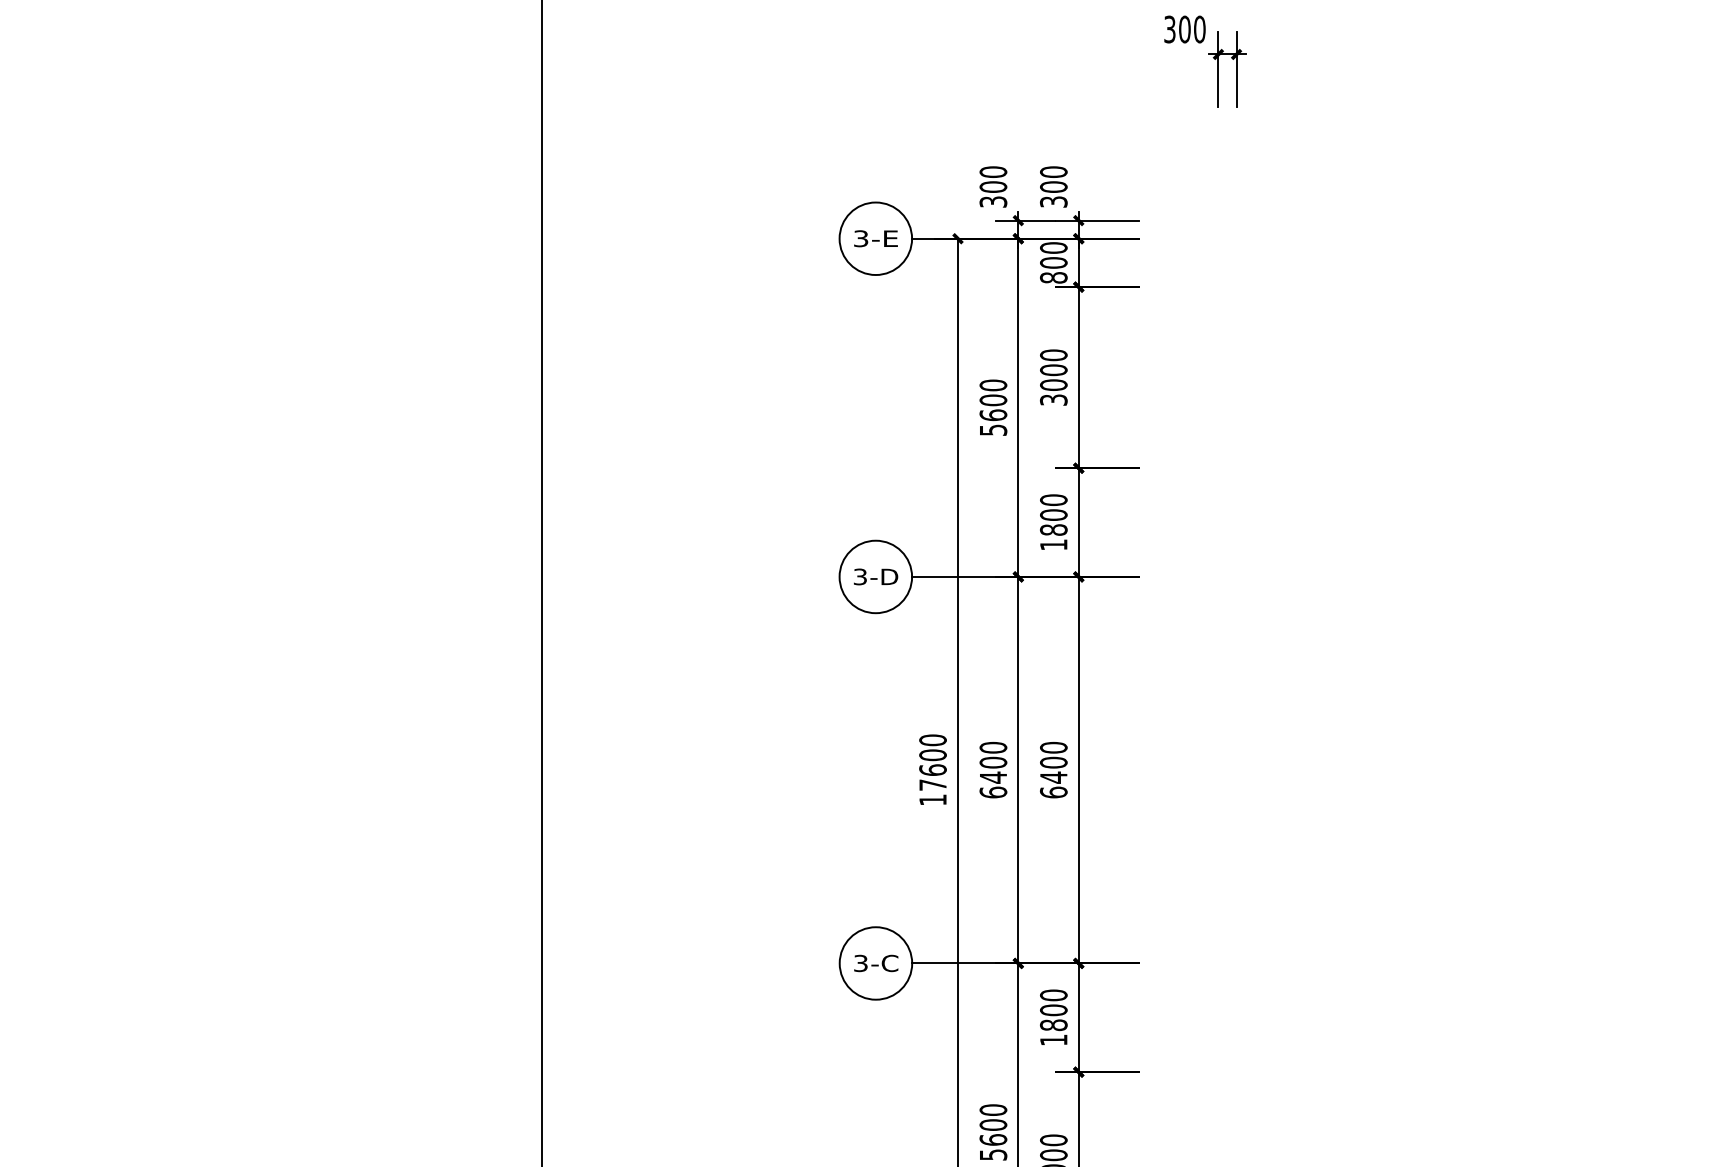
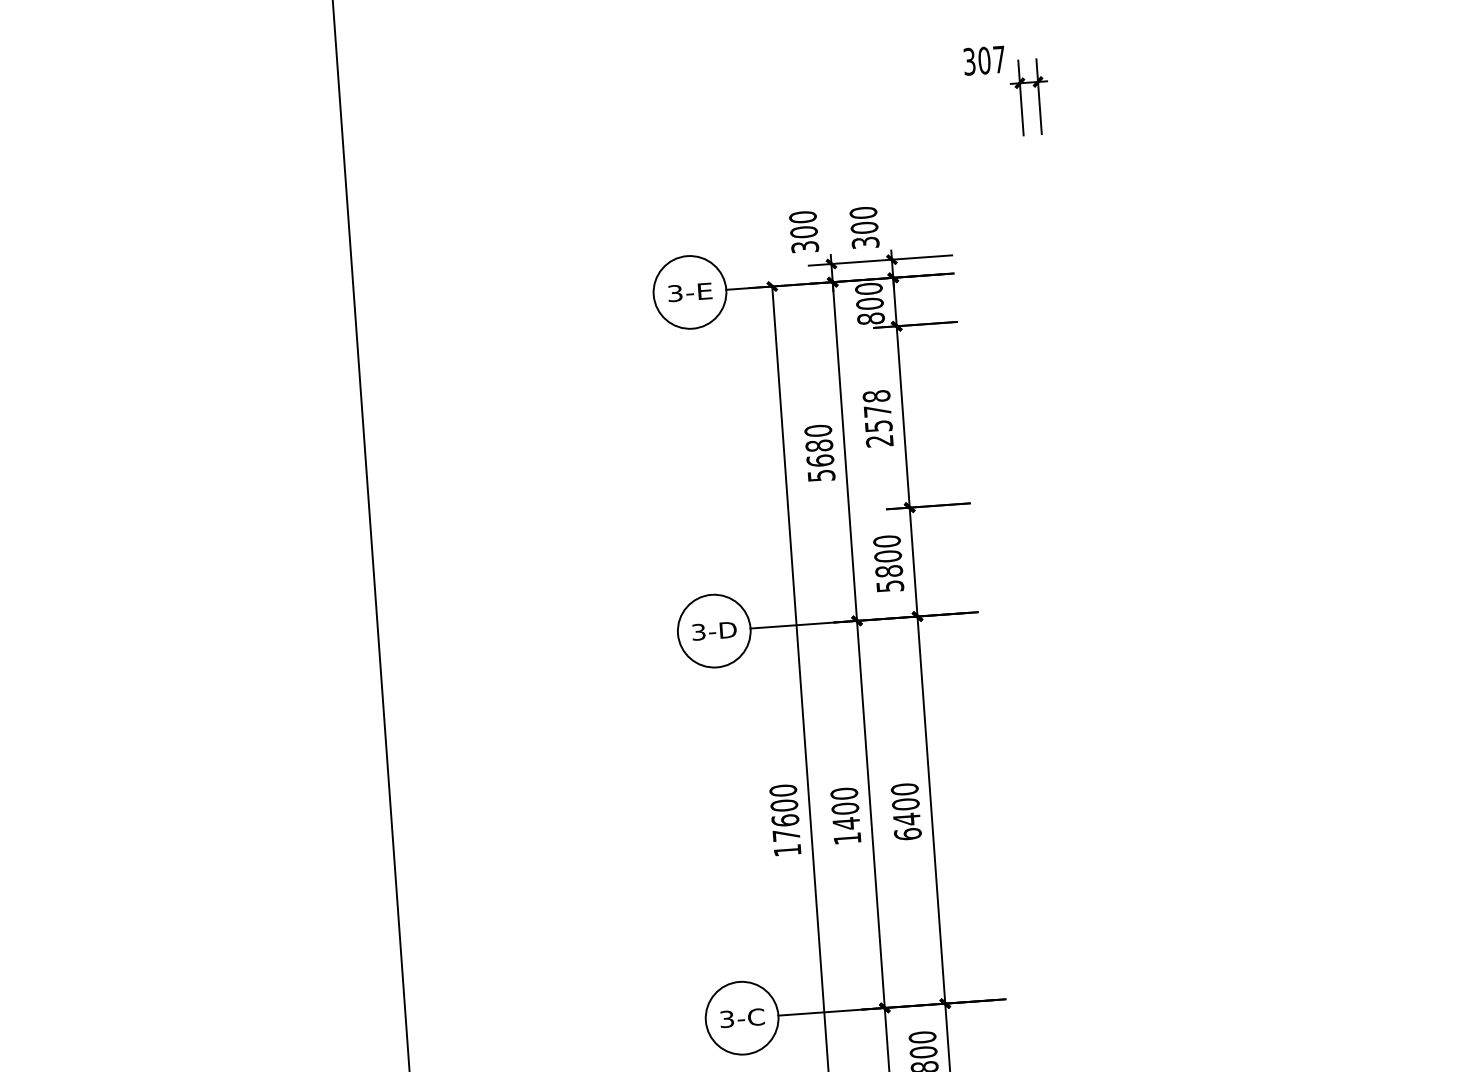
text: (1199, 29) -> (999, 59), 300 -> 307
text: (1053, 377) -> (877, 418), 3000 -> 2578
text: (993, 400) -> (819, 445), 5600 -> 5680
text: (1053, 544) -> (889, 585), 1800 -> 5800
text: (993, 792) -> (847, 838), 6400 -> 1400

